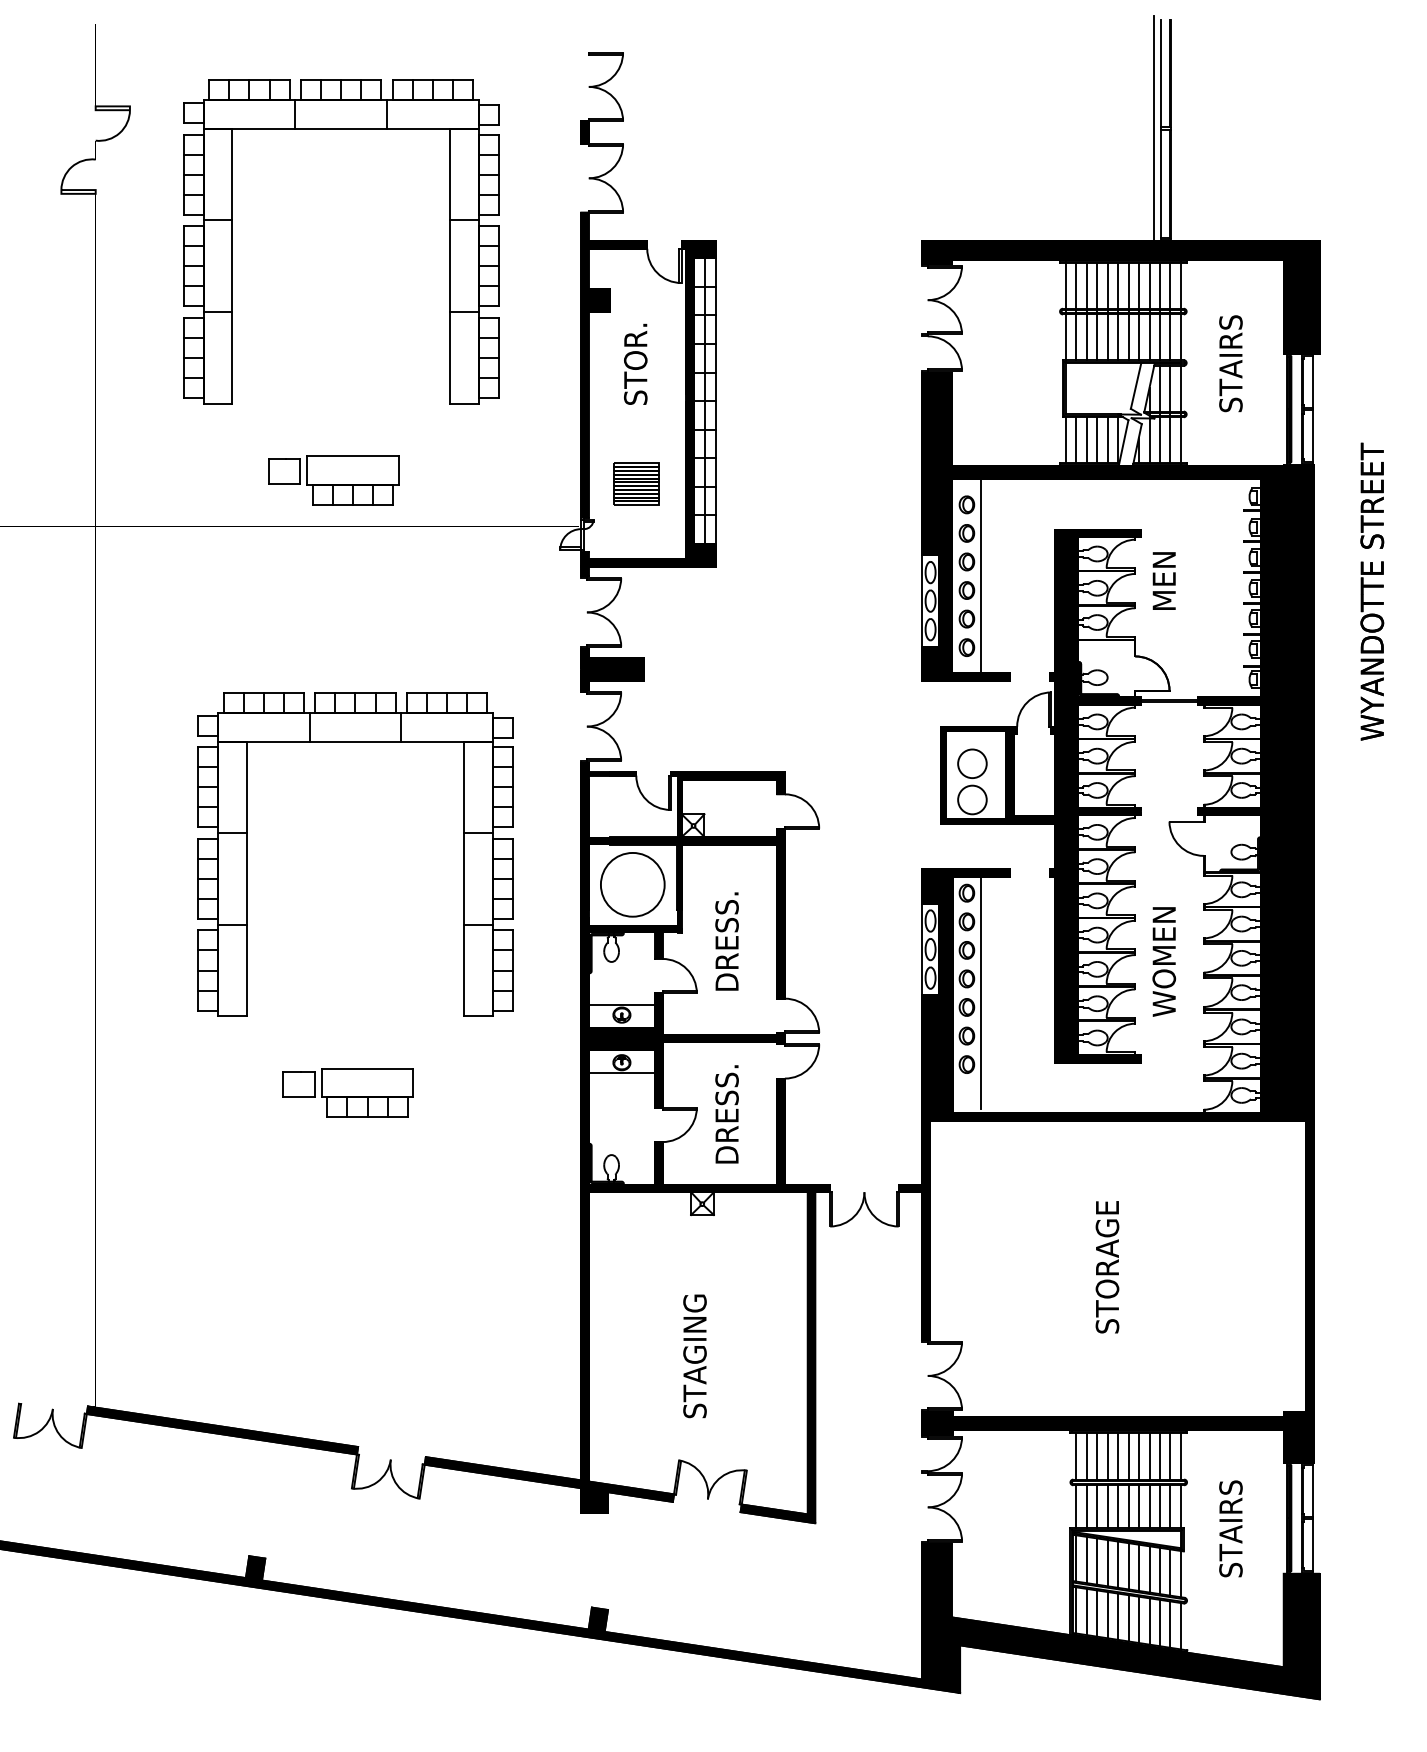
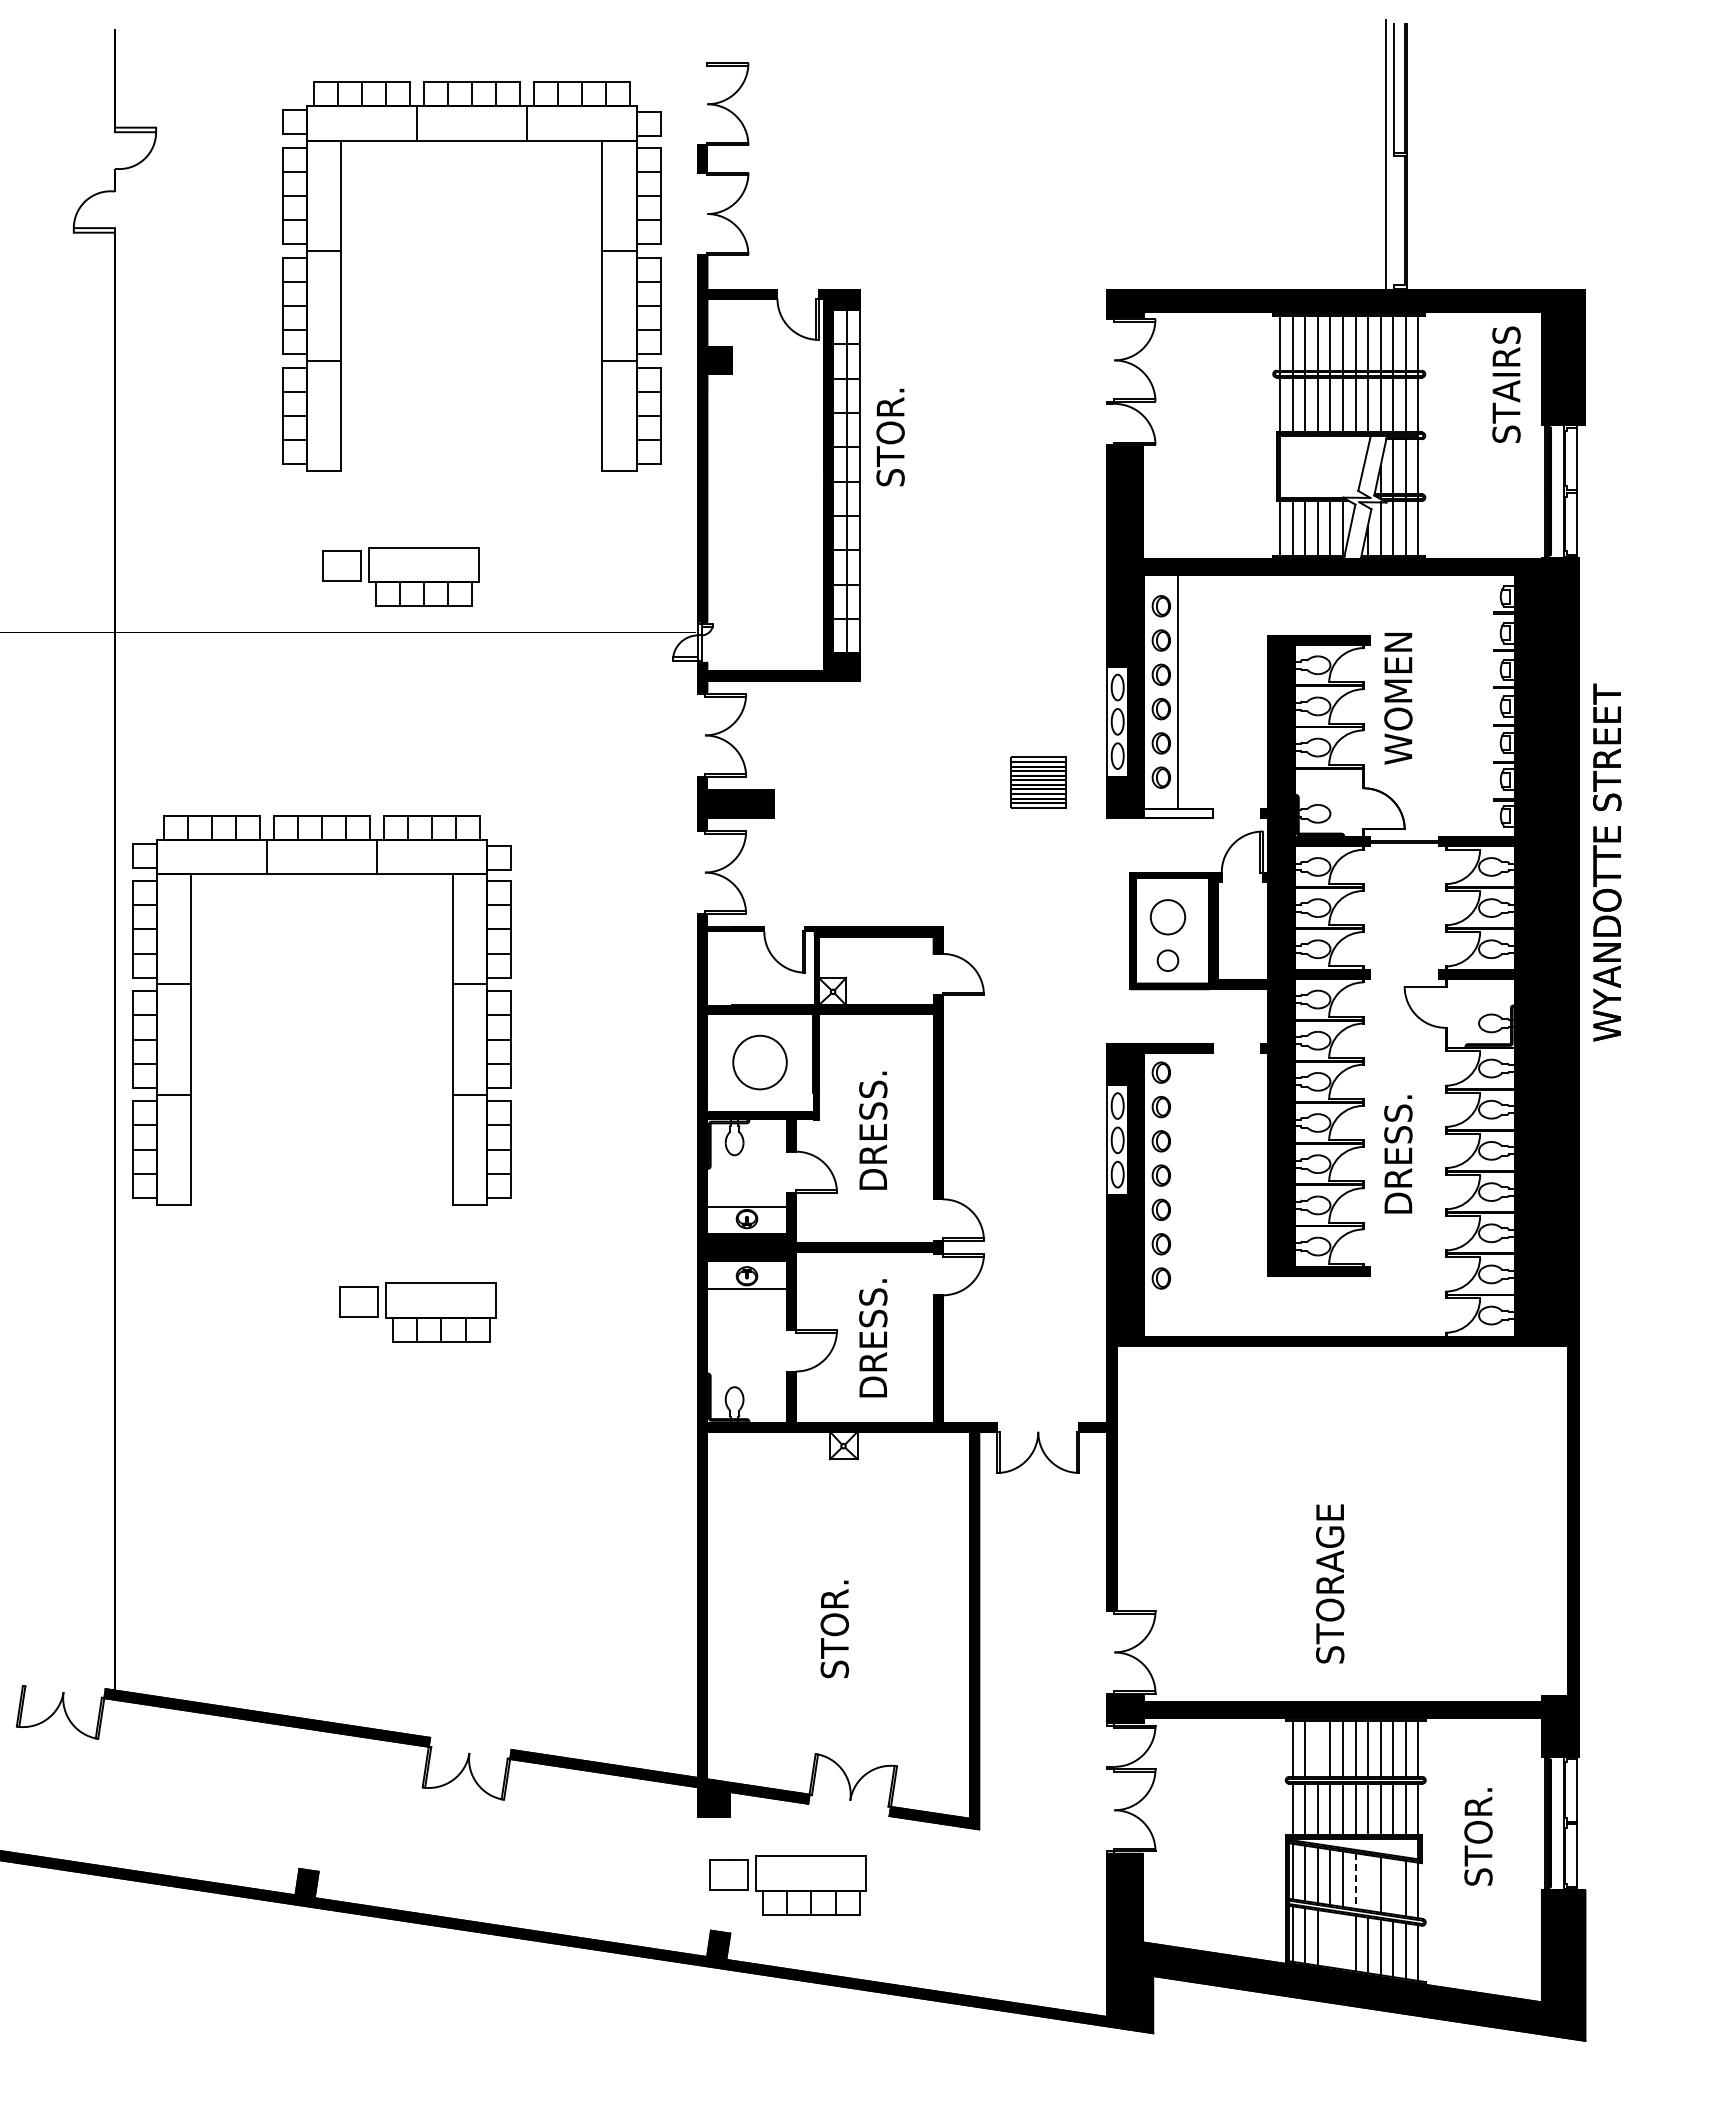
line: (1160, 183) -> (1393, 220), removed
part: (232, 241) -> (341, 276), moved
text: (1230, 363) -> (1506, 384), moved
text: (635, 364) -> (890, 437), moved
part: (636, 484) -> (1038, 782), moved
text: (1164, 581) -> (1398, 698), MEN -> WOMEN
text: (1372, 591) -> (1607, 862), moved
fill: (981, 676) -> (1178, 812), removed
circle: (972, 799) -> (1167, 960), size x0.6
part: (246, 854) -> (191, 1010), moved
circle: (632, 884) -> (759, 1062), size x0.7
text: (1164, 962) -> (1398, 1155), WOMEN -> DRESS.
line: (981, 992) -> (1178, 1192), removed
text: (1107, 1266) -> (1330, 1583), moved
text: (694, 1355) -> (834, 1628), STAGING -> STOR.
line: (1096, 1455) -> (1317, 1748), removed
text: (1230, 1528) -> (1478, 1835), STAIRS -> STOR.
line: (1128, 1566) -> (1355, 1881), solid -> dashed
line: (1139, 1567) -> (1368, 1882), removed
part: (655, 1569) -> (787, 1885), added
line: (1160, 1570) -> (1393, 1886), removed
line: (1107, 1614) -> (1330, 1939), removed
line: (1118, 1616) -> (1343, 1941), removed

